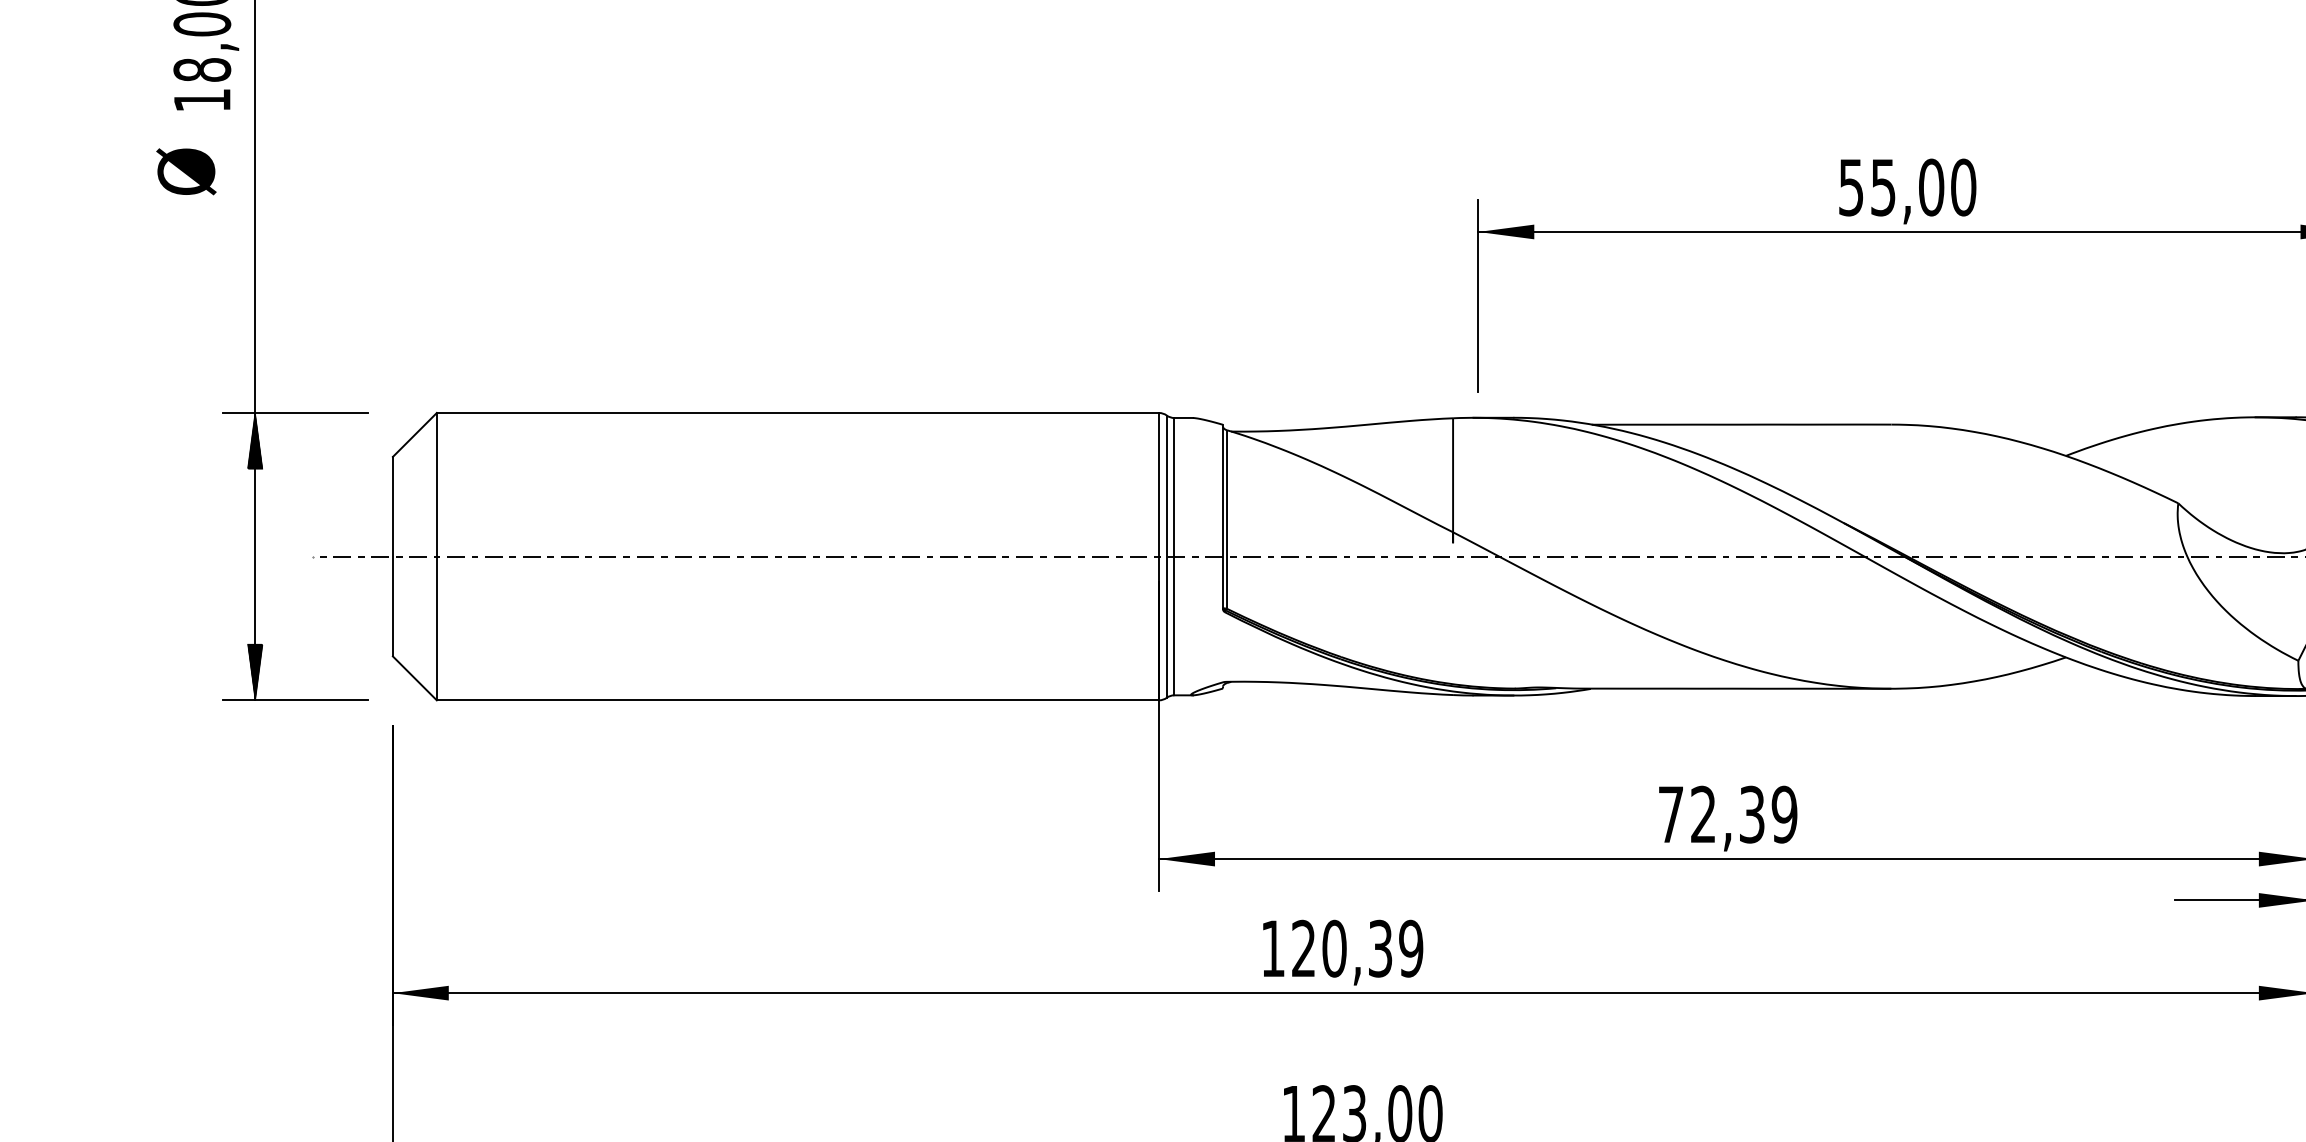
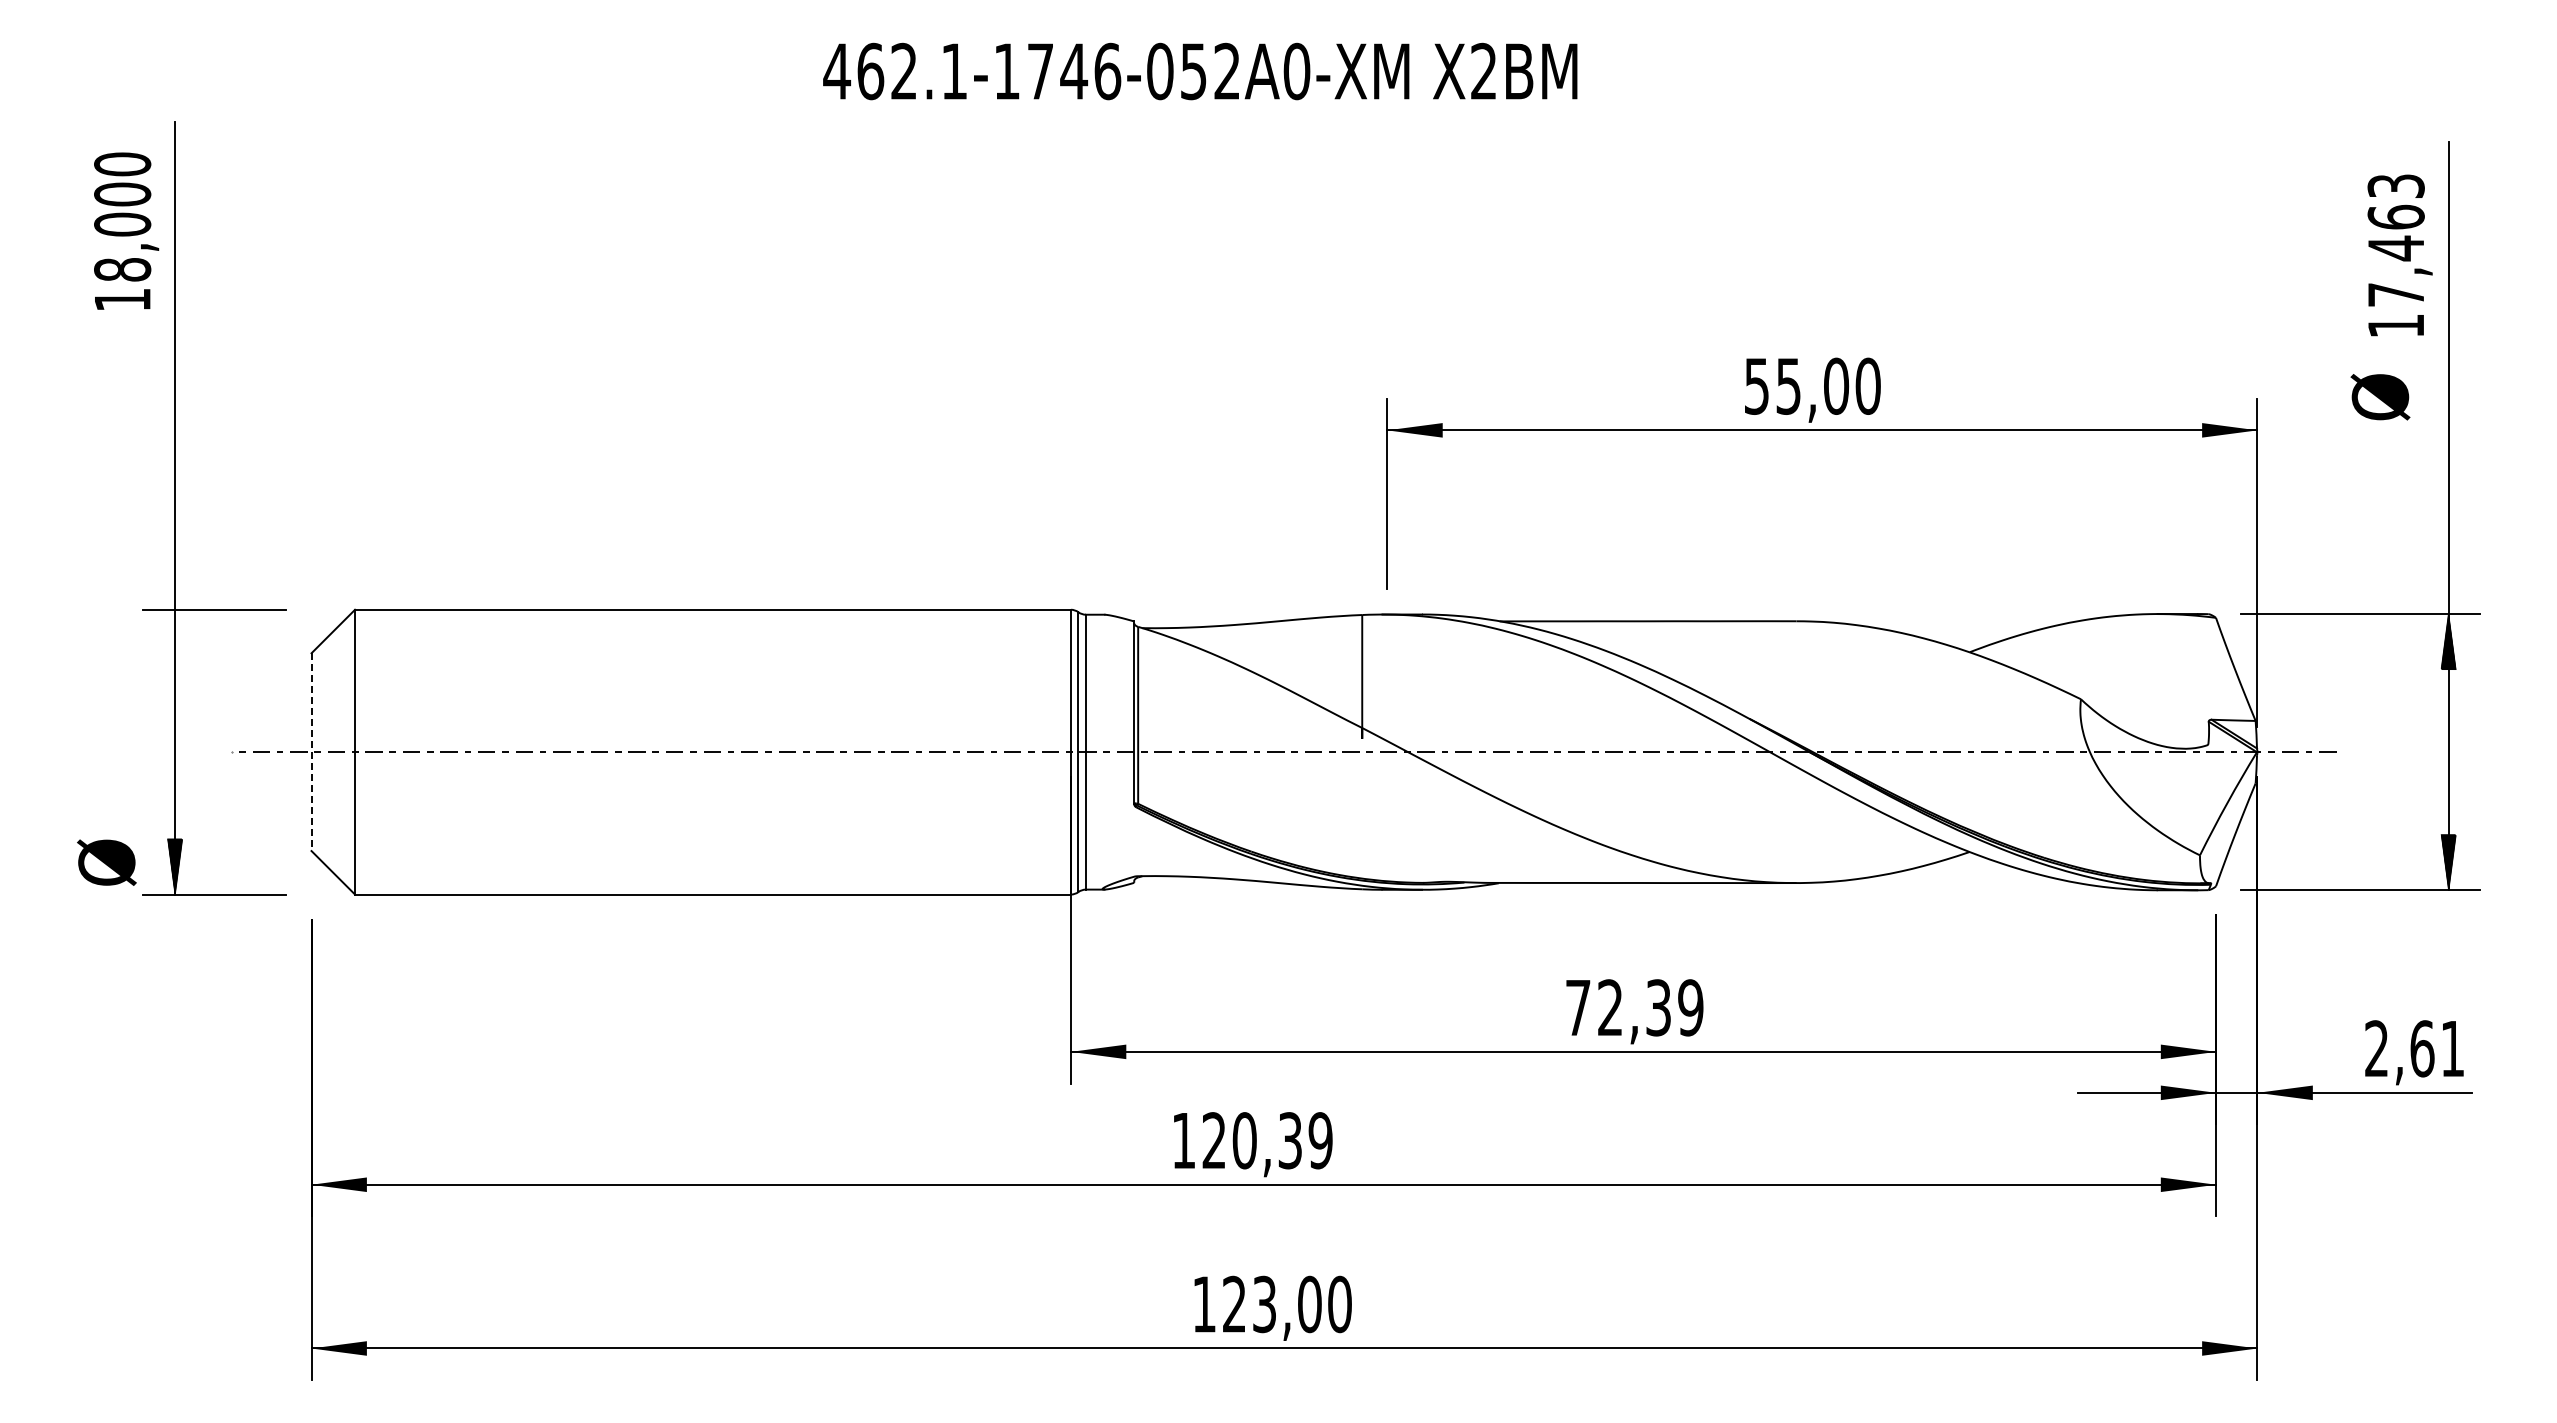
text: (186, 171) -> (106, 862), moved
hatch: (254, 440) -> (174, 637), removed
line: (392, 557) -> (311, 752), solid -> dashed

